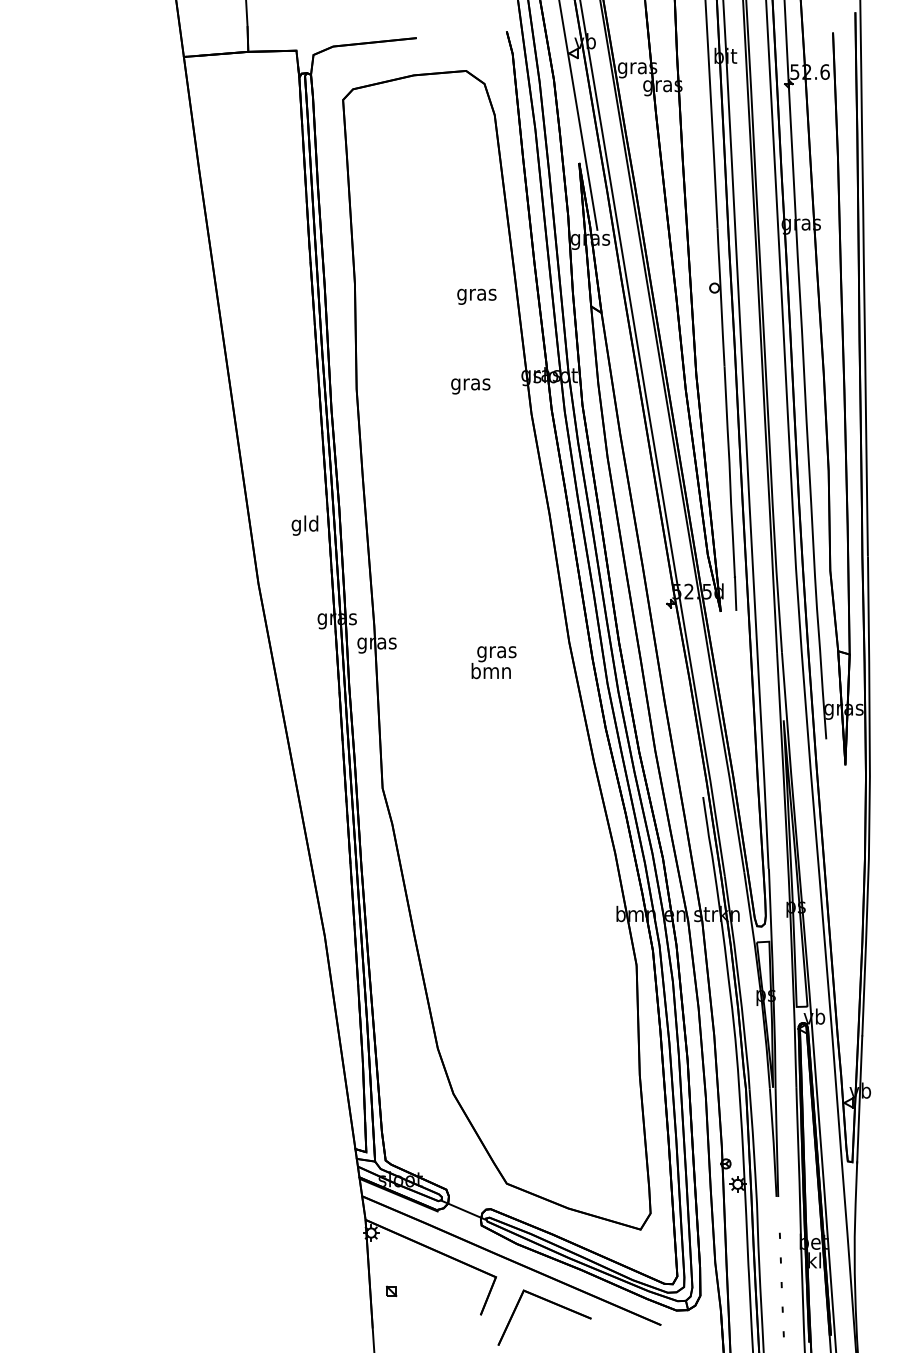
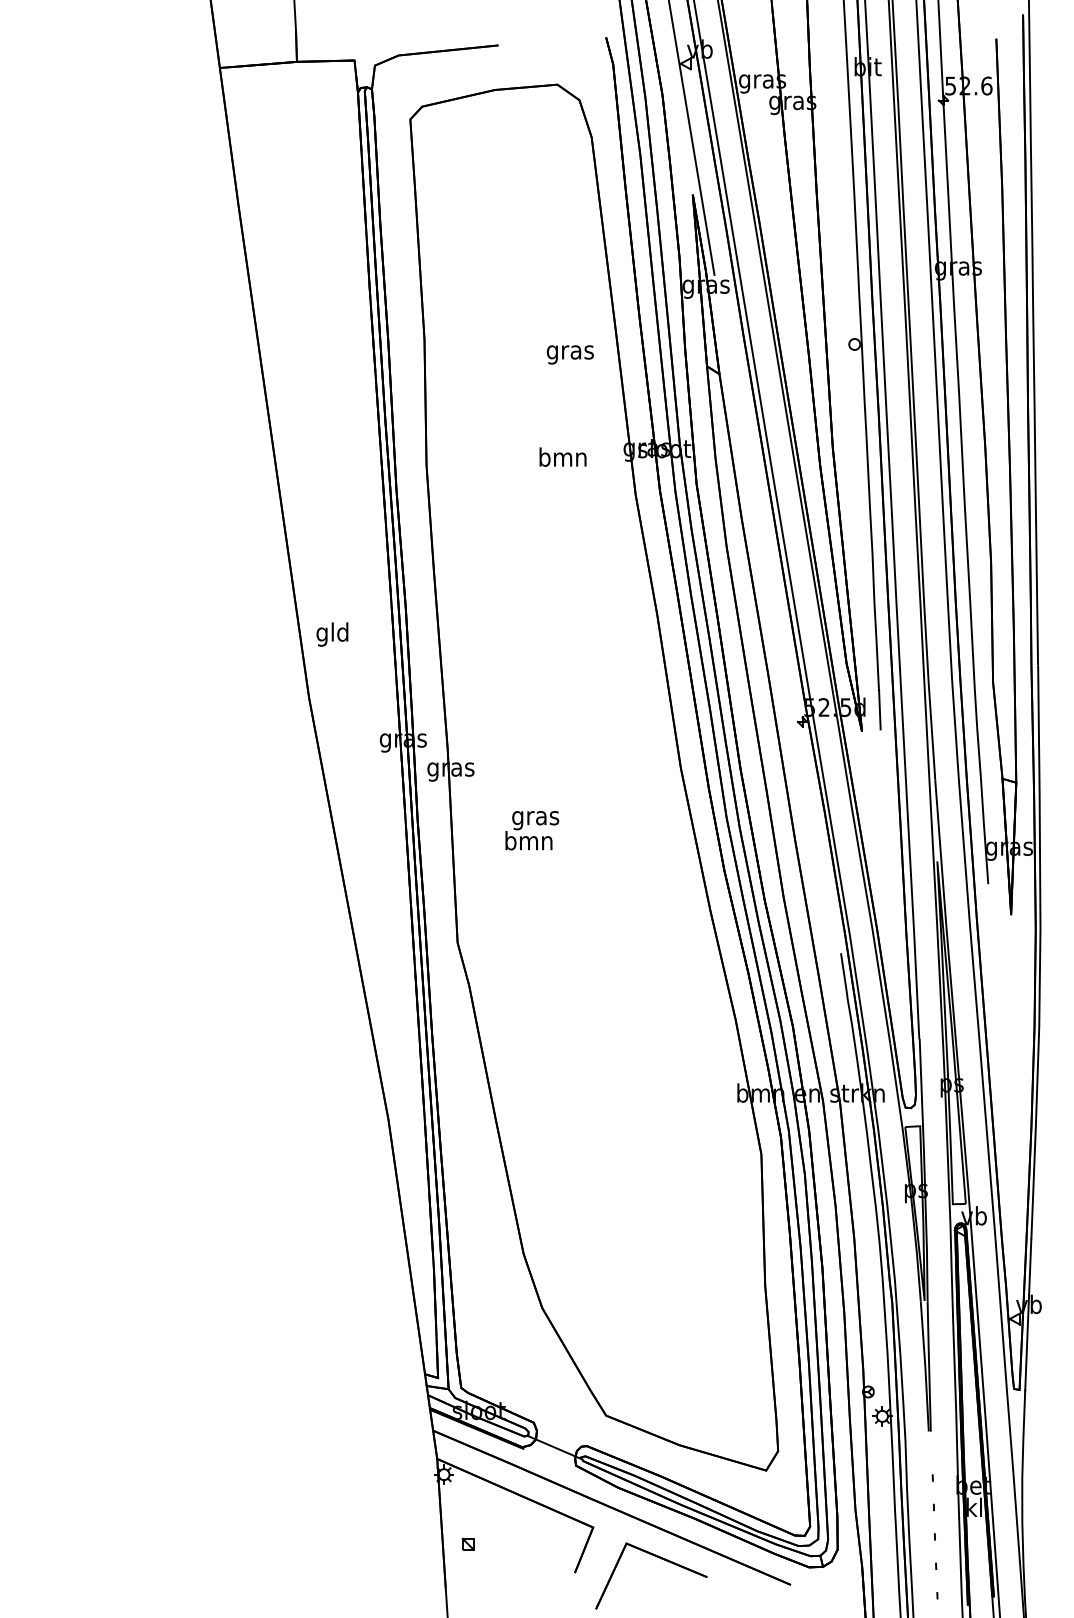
text: (470, 384) -> (562, 459), gras -> bmn
text: (304, 525) -> (331, 634), moved
text: (493, 662) -> (531, 830), moved

